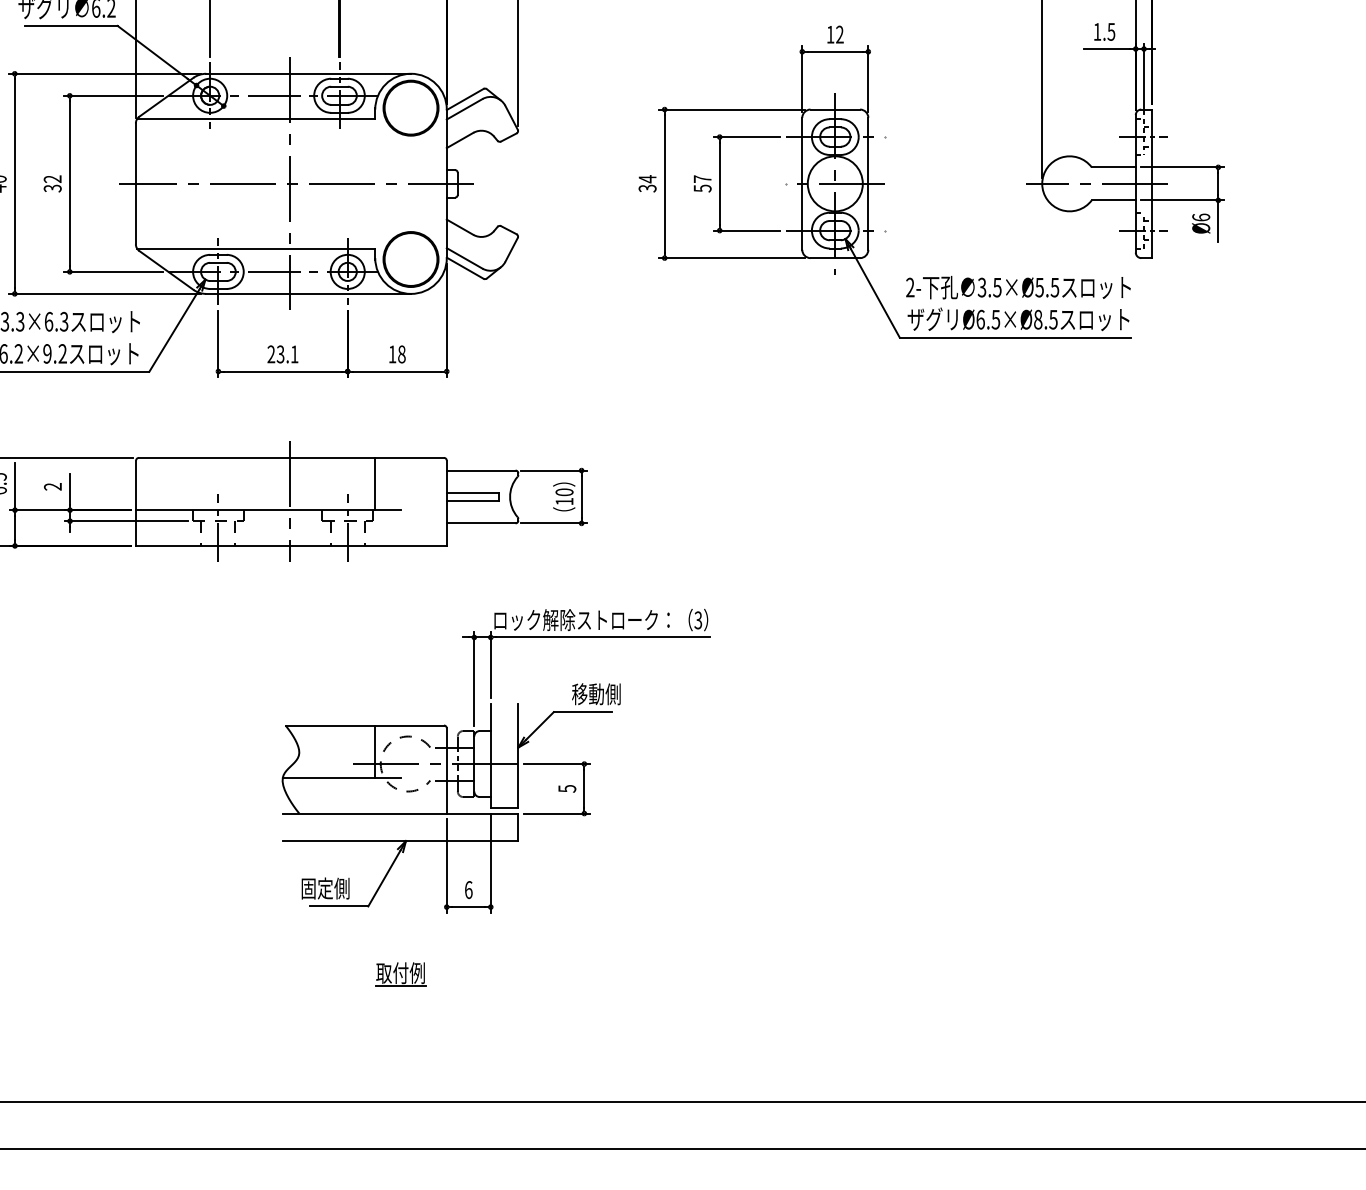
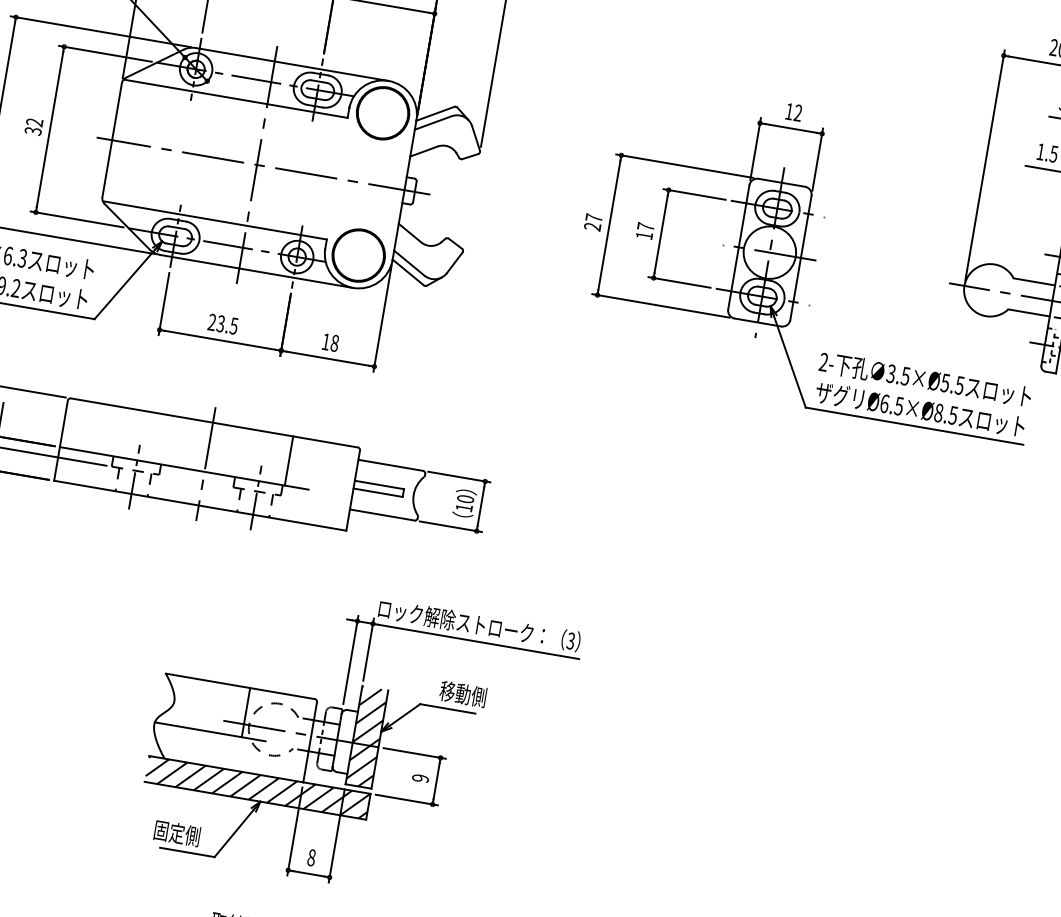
text: (647, 183) -> (593, 222), 34 -> 27
text: (702, 188) -> (644, 235), 57 -> 17
text: (294, 354) -> (233, 326), 23.1 -> 23.5
hatch: (504, 755) -> (366, 737), added
text: (567, 788) -> (420, 778), 5 -> 9
hatch: (400, 827) -> (257, 788), added
text: (468, 889) -> (311, 857), 6 -> 8

